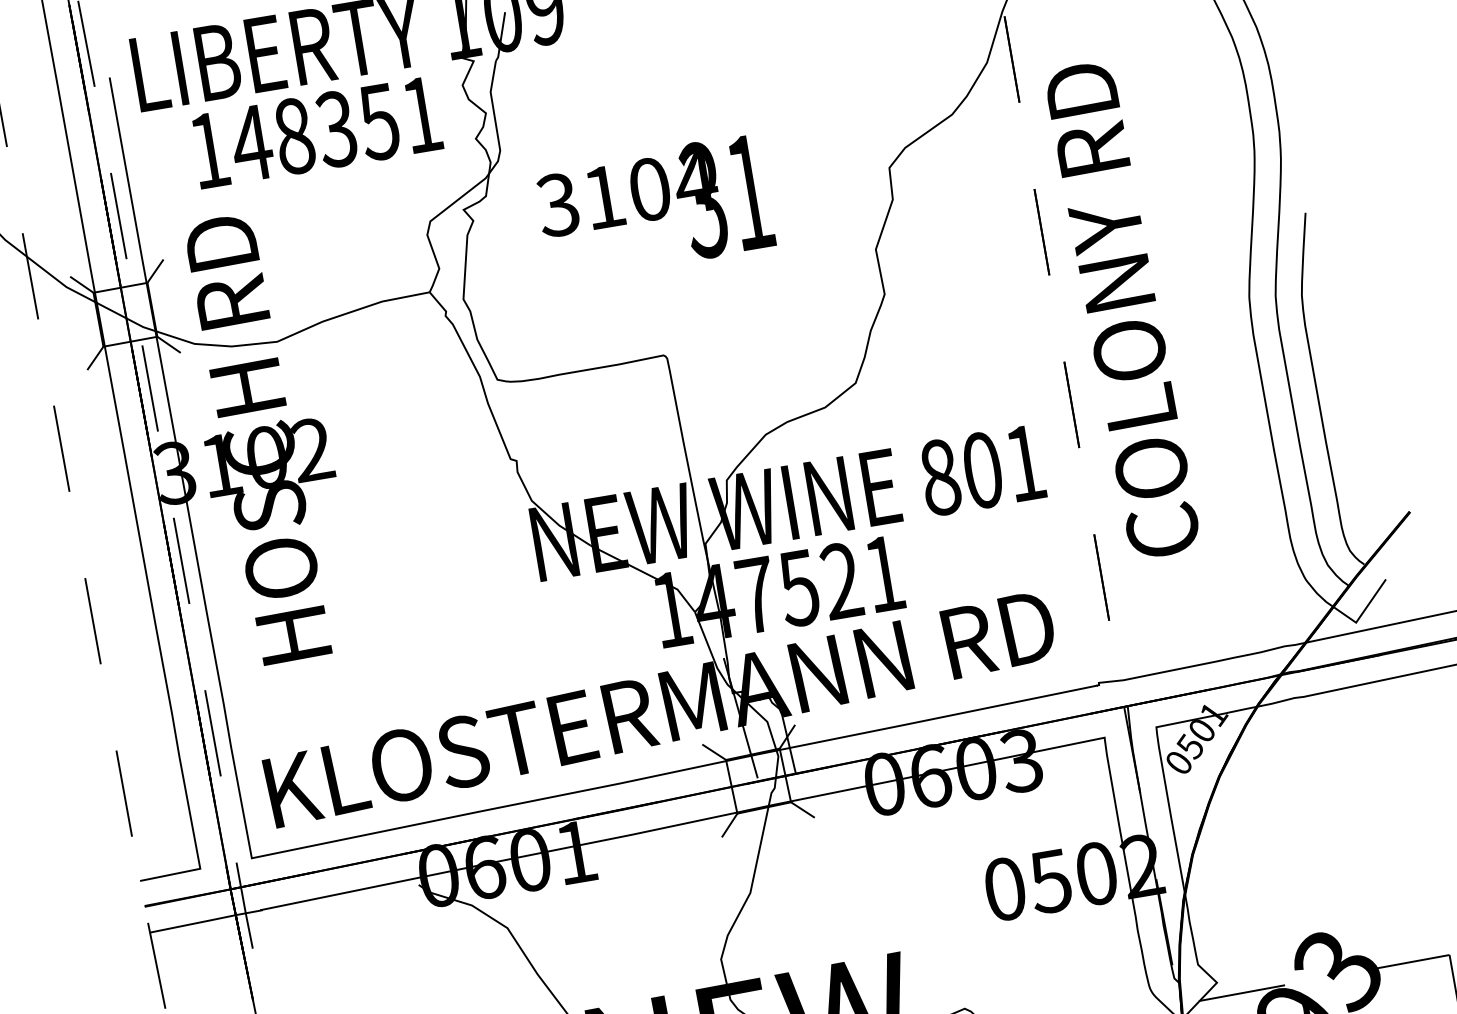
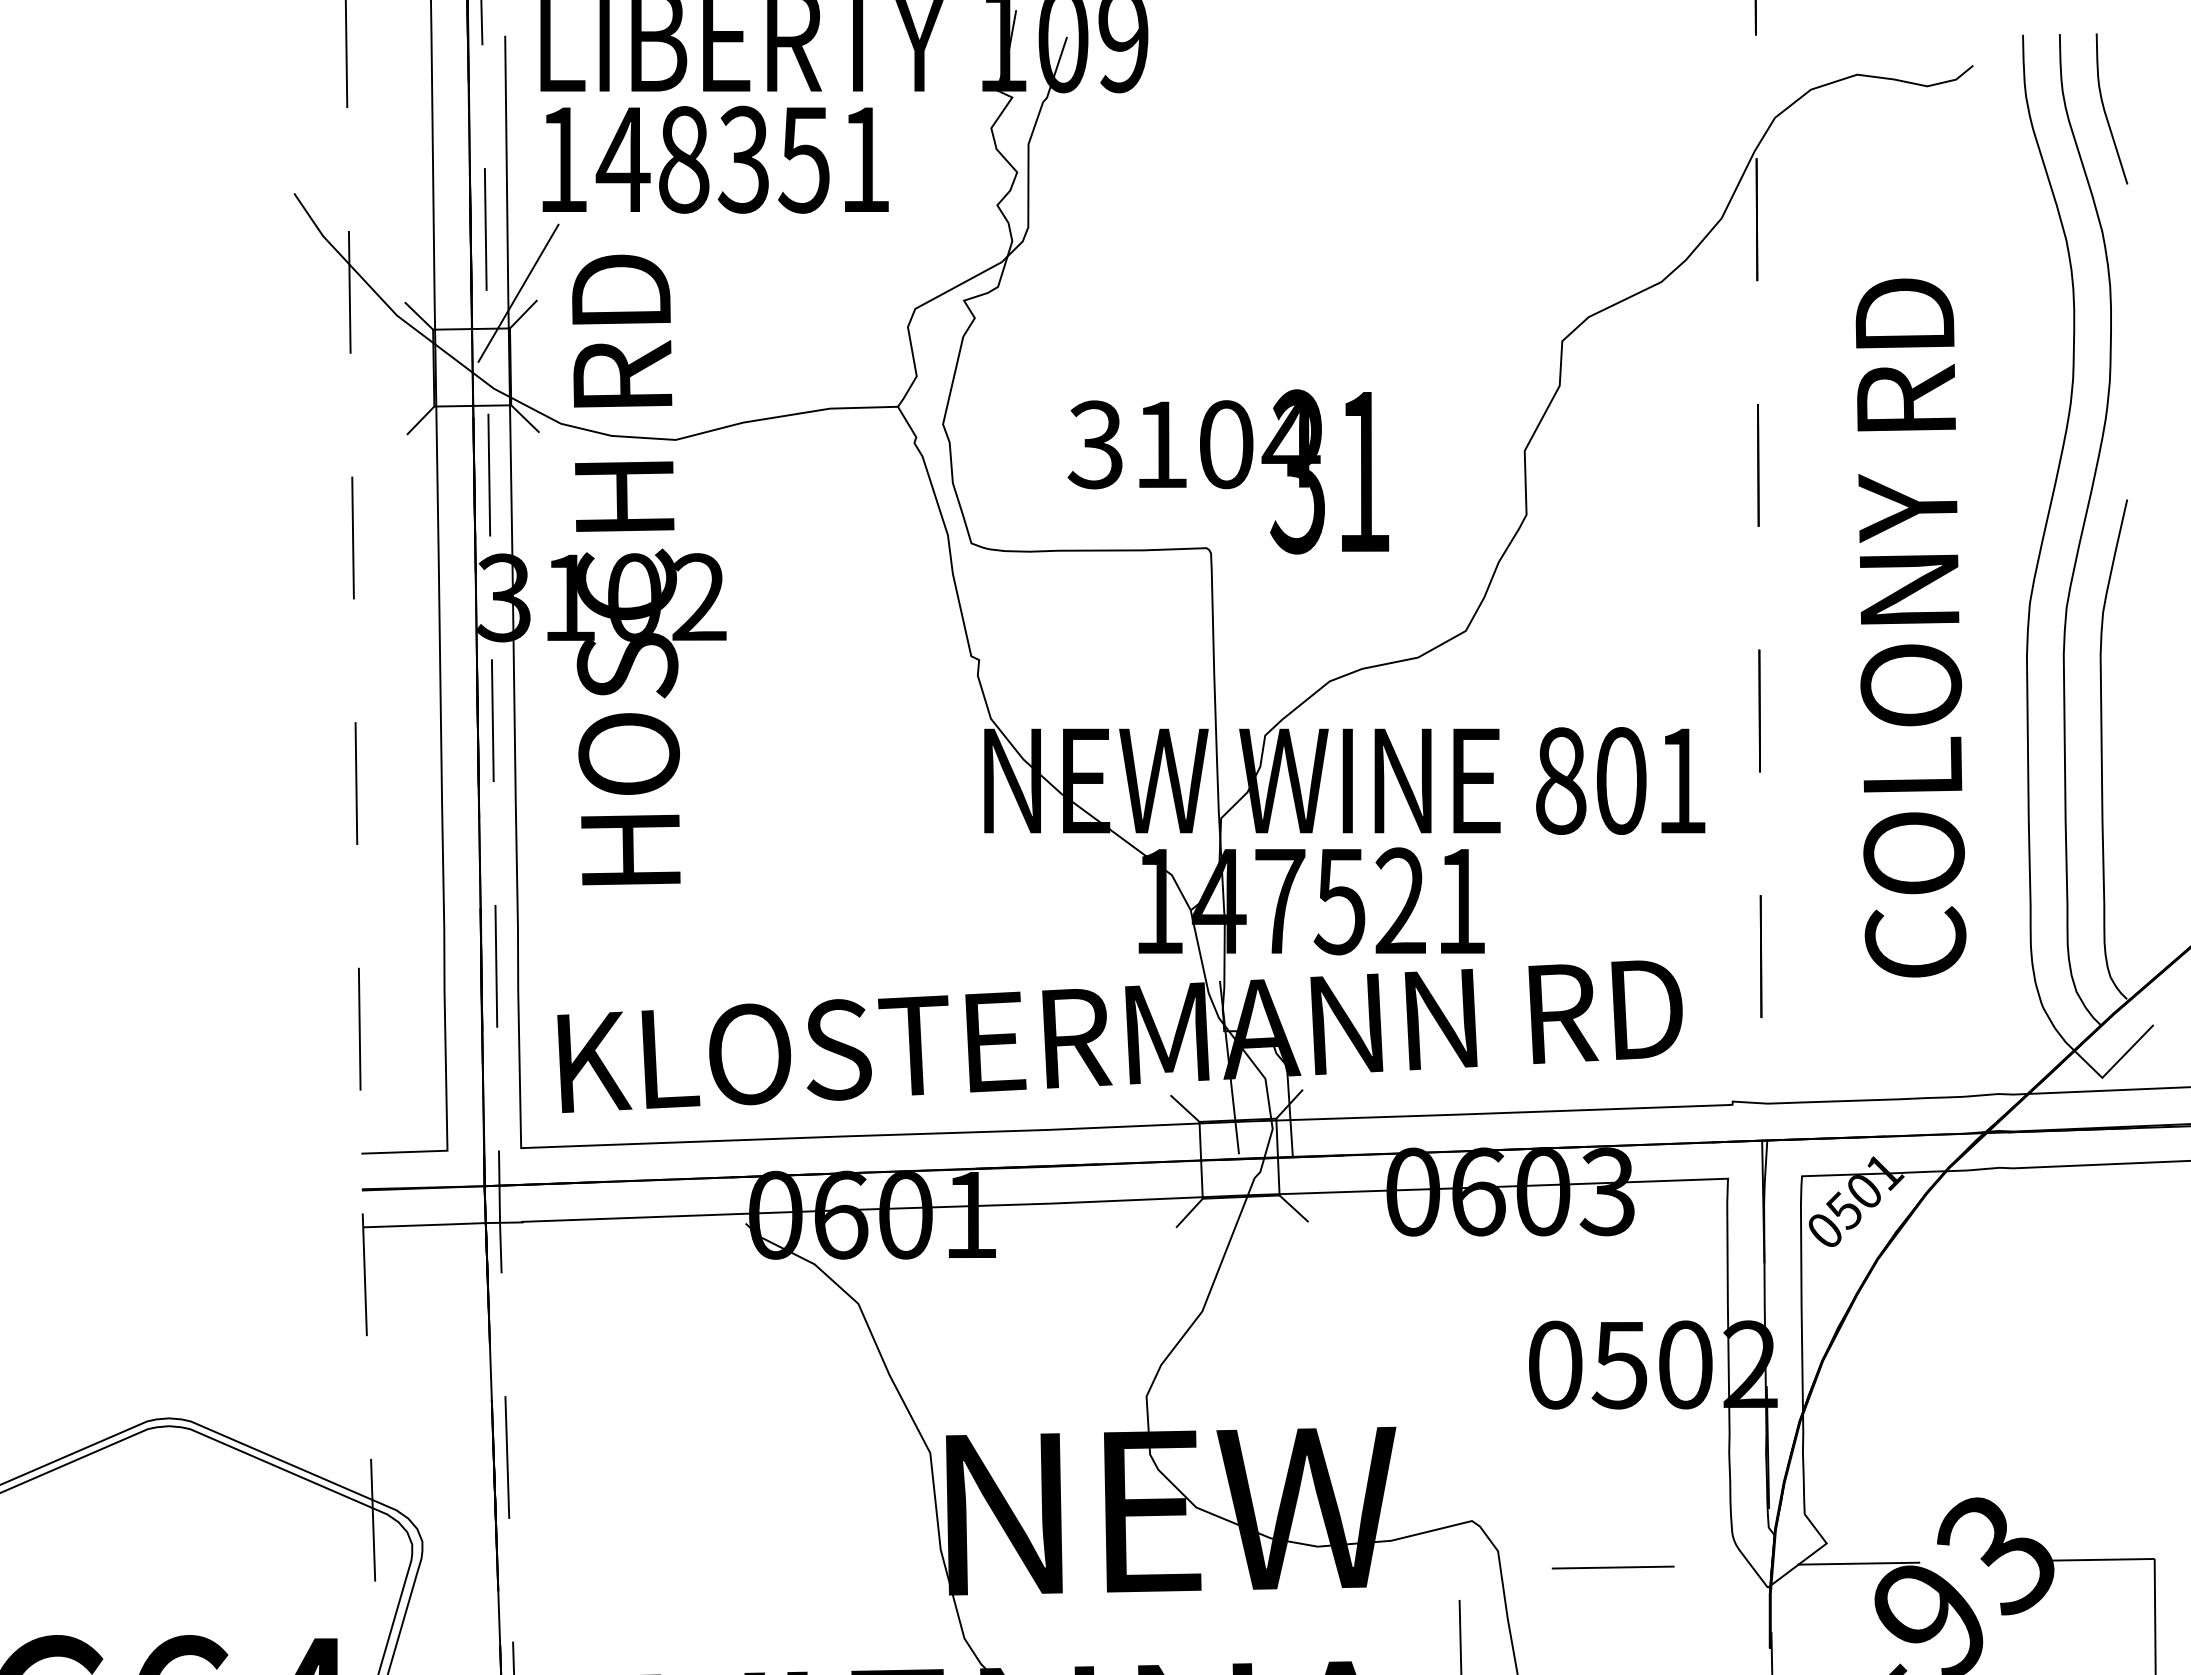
text: (316, 132) -> (715, 159), moved
text: (654, 208) -> (1228, 471), moved
line: (149, 256) -> (518, 292), added
text: (1122, 309) -> (1910, 627), moved

